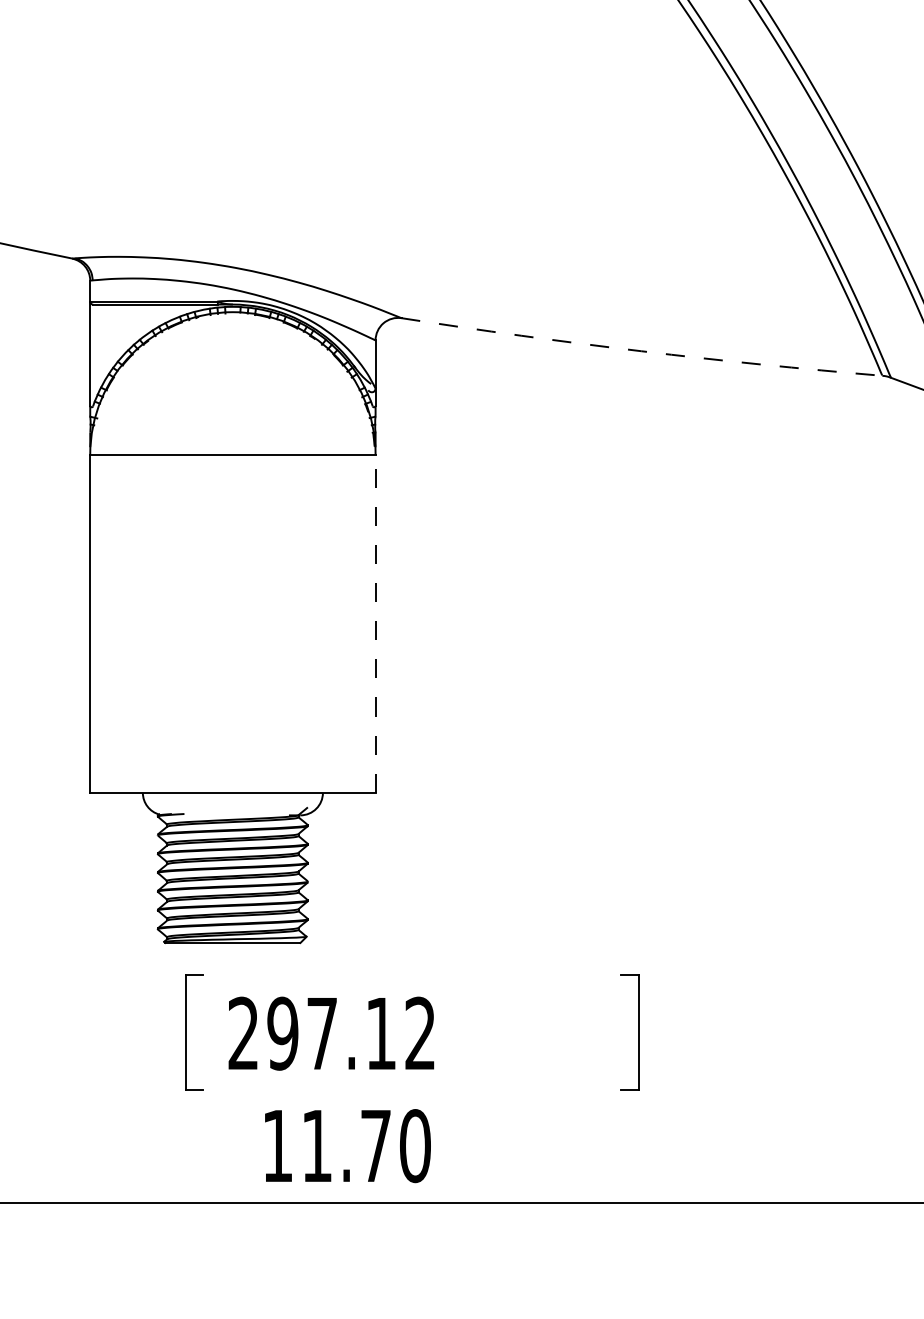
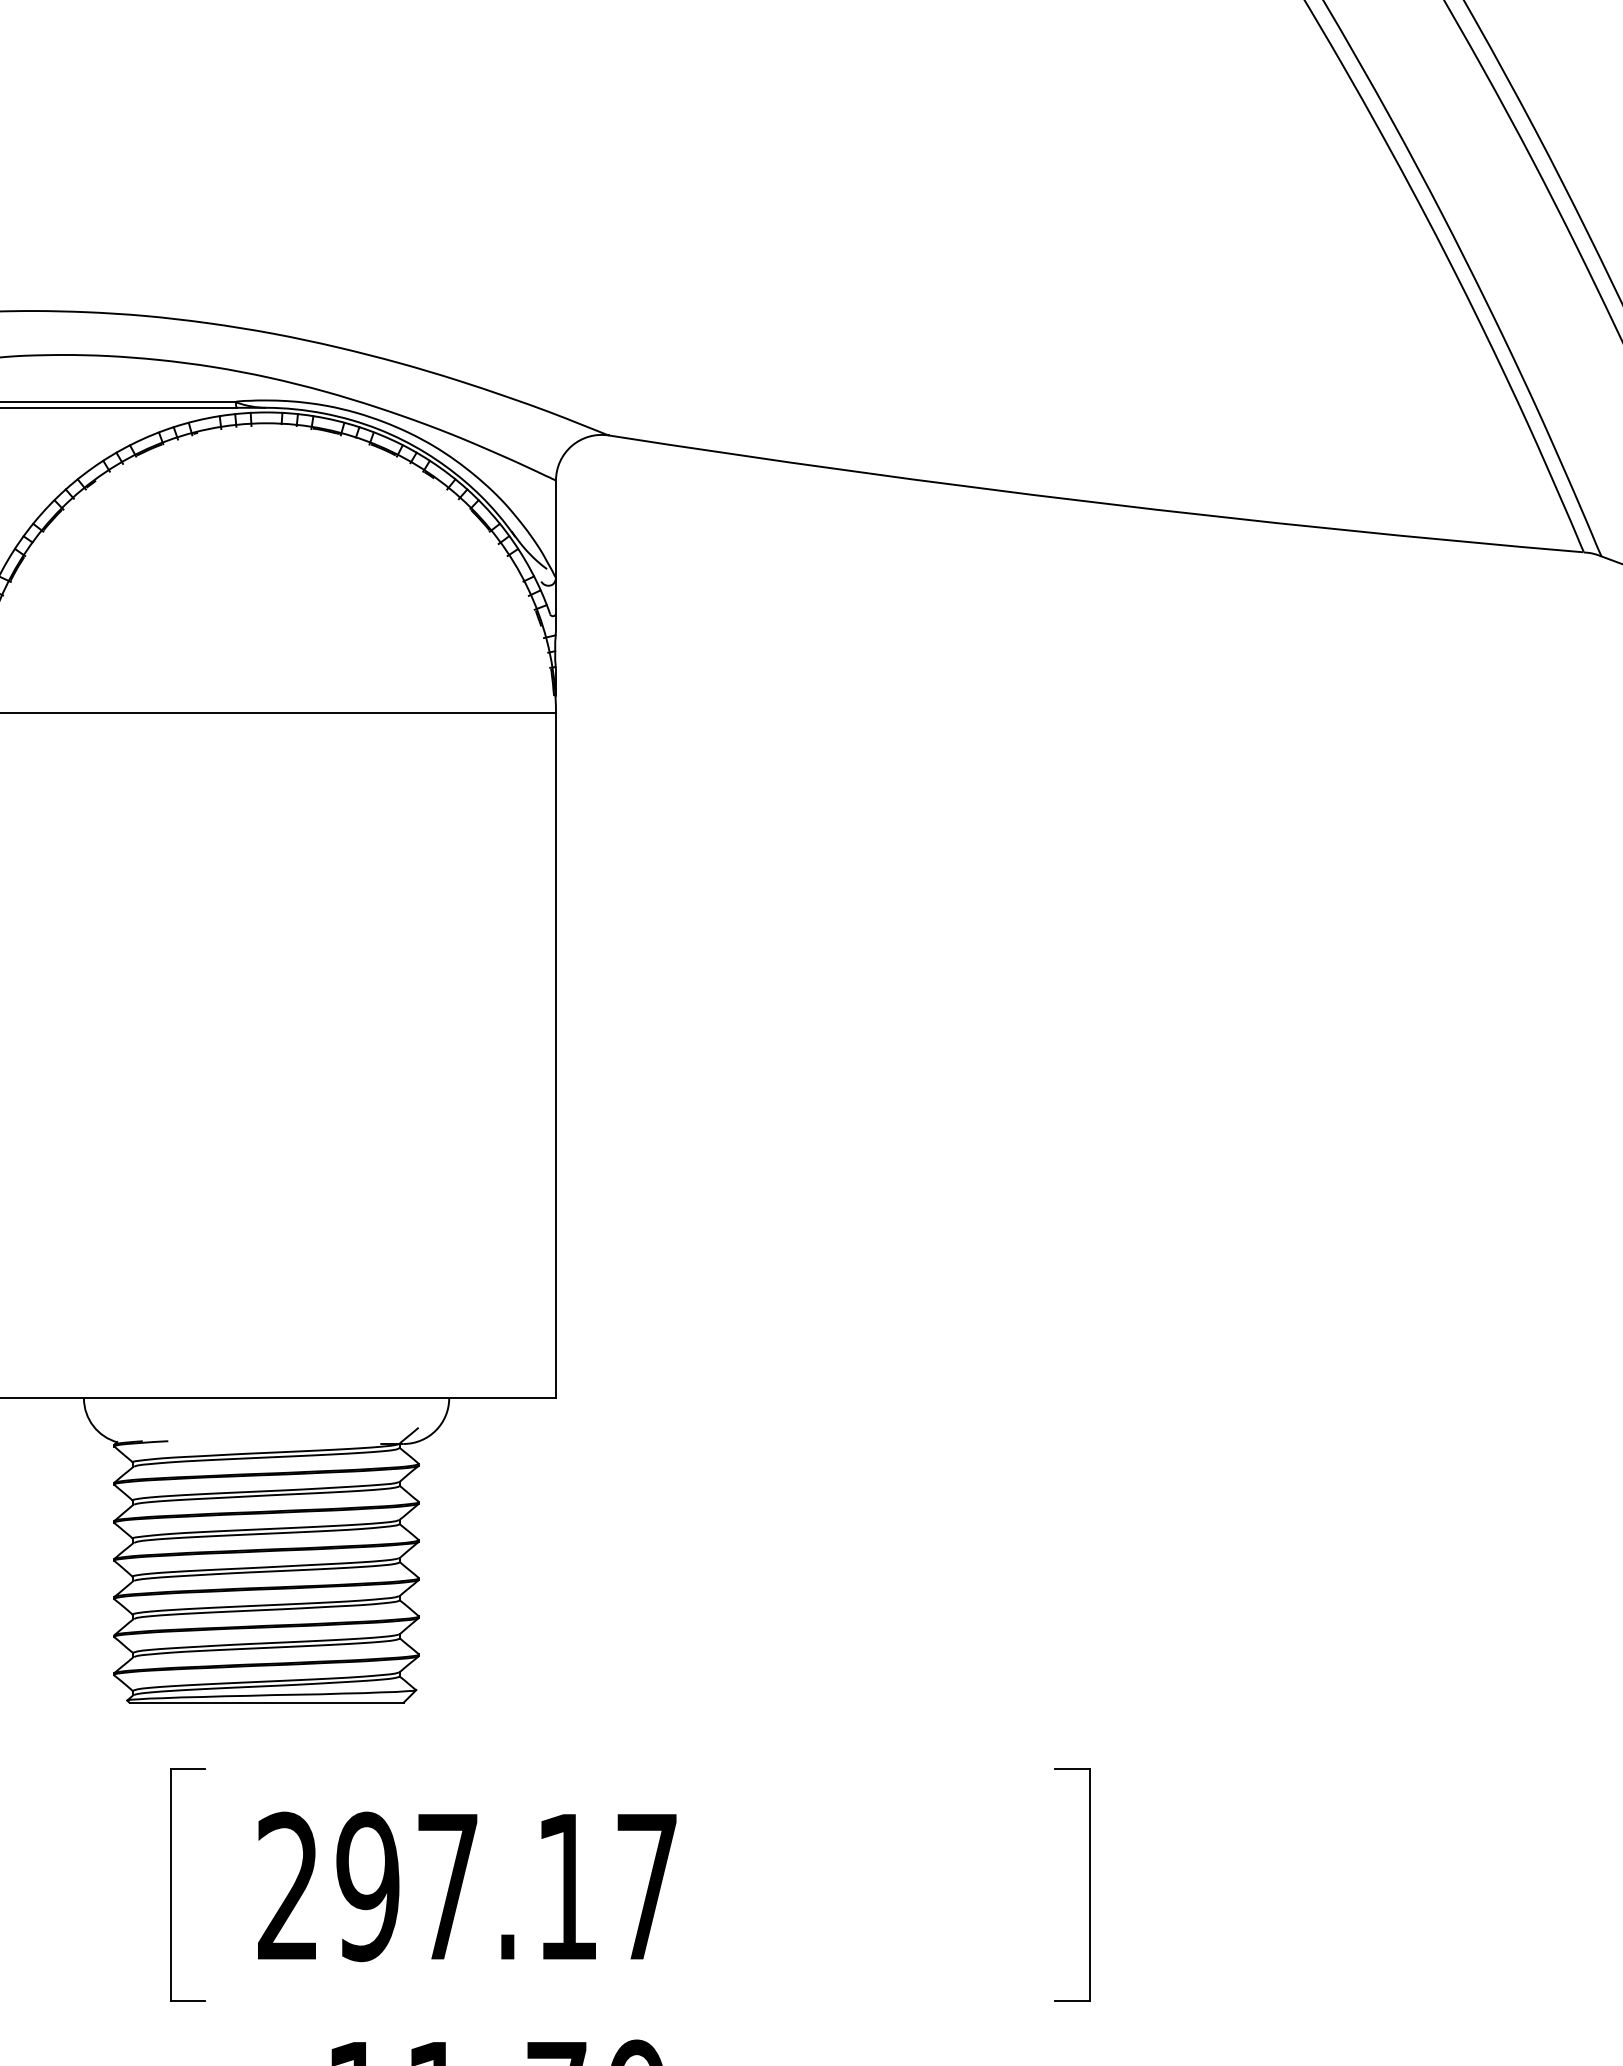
arc: (641, 351) -> (1095, 503), dashed -> solid
line: (375, 623) -> (555, 1054), dashed -> solid
text: (419, 1032) -> (645, 1884), 297.12 -> 297.17

